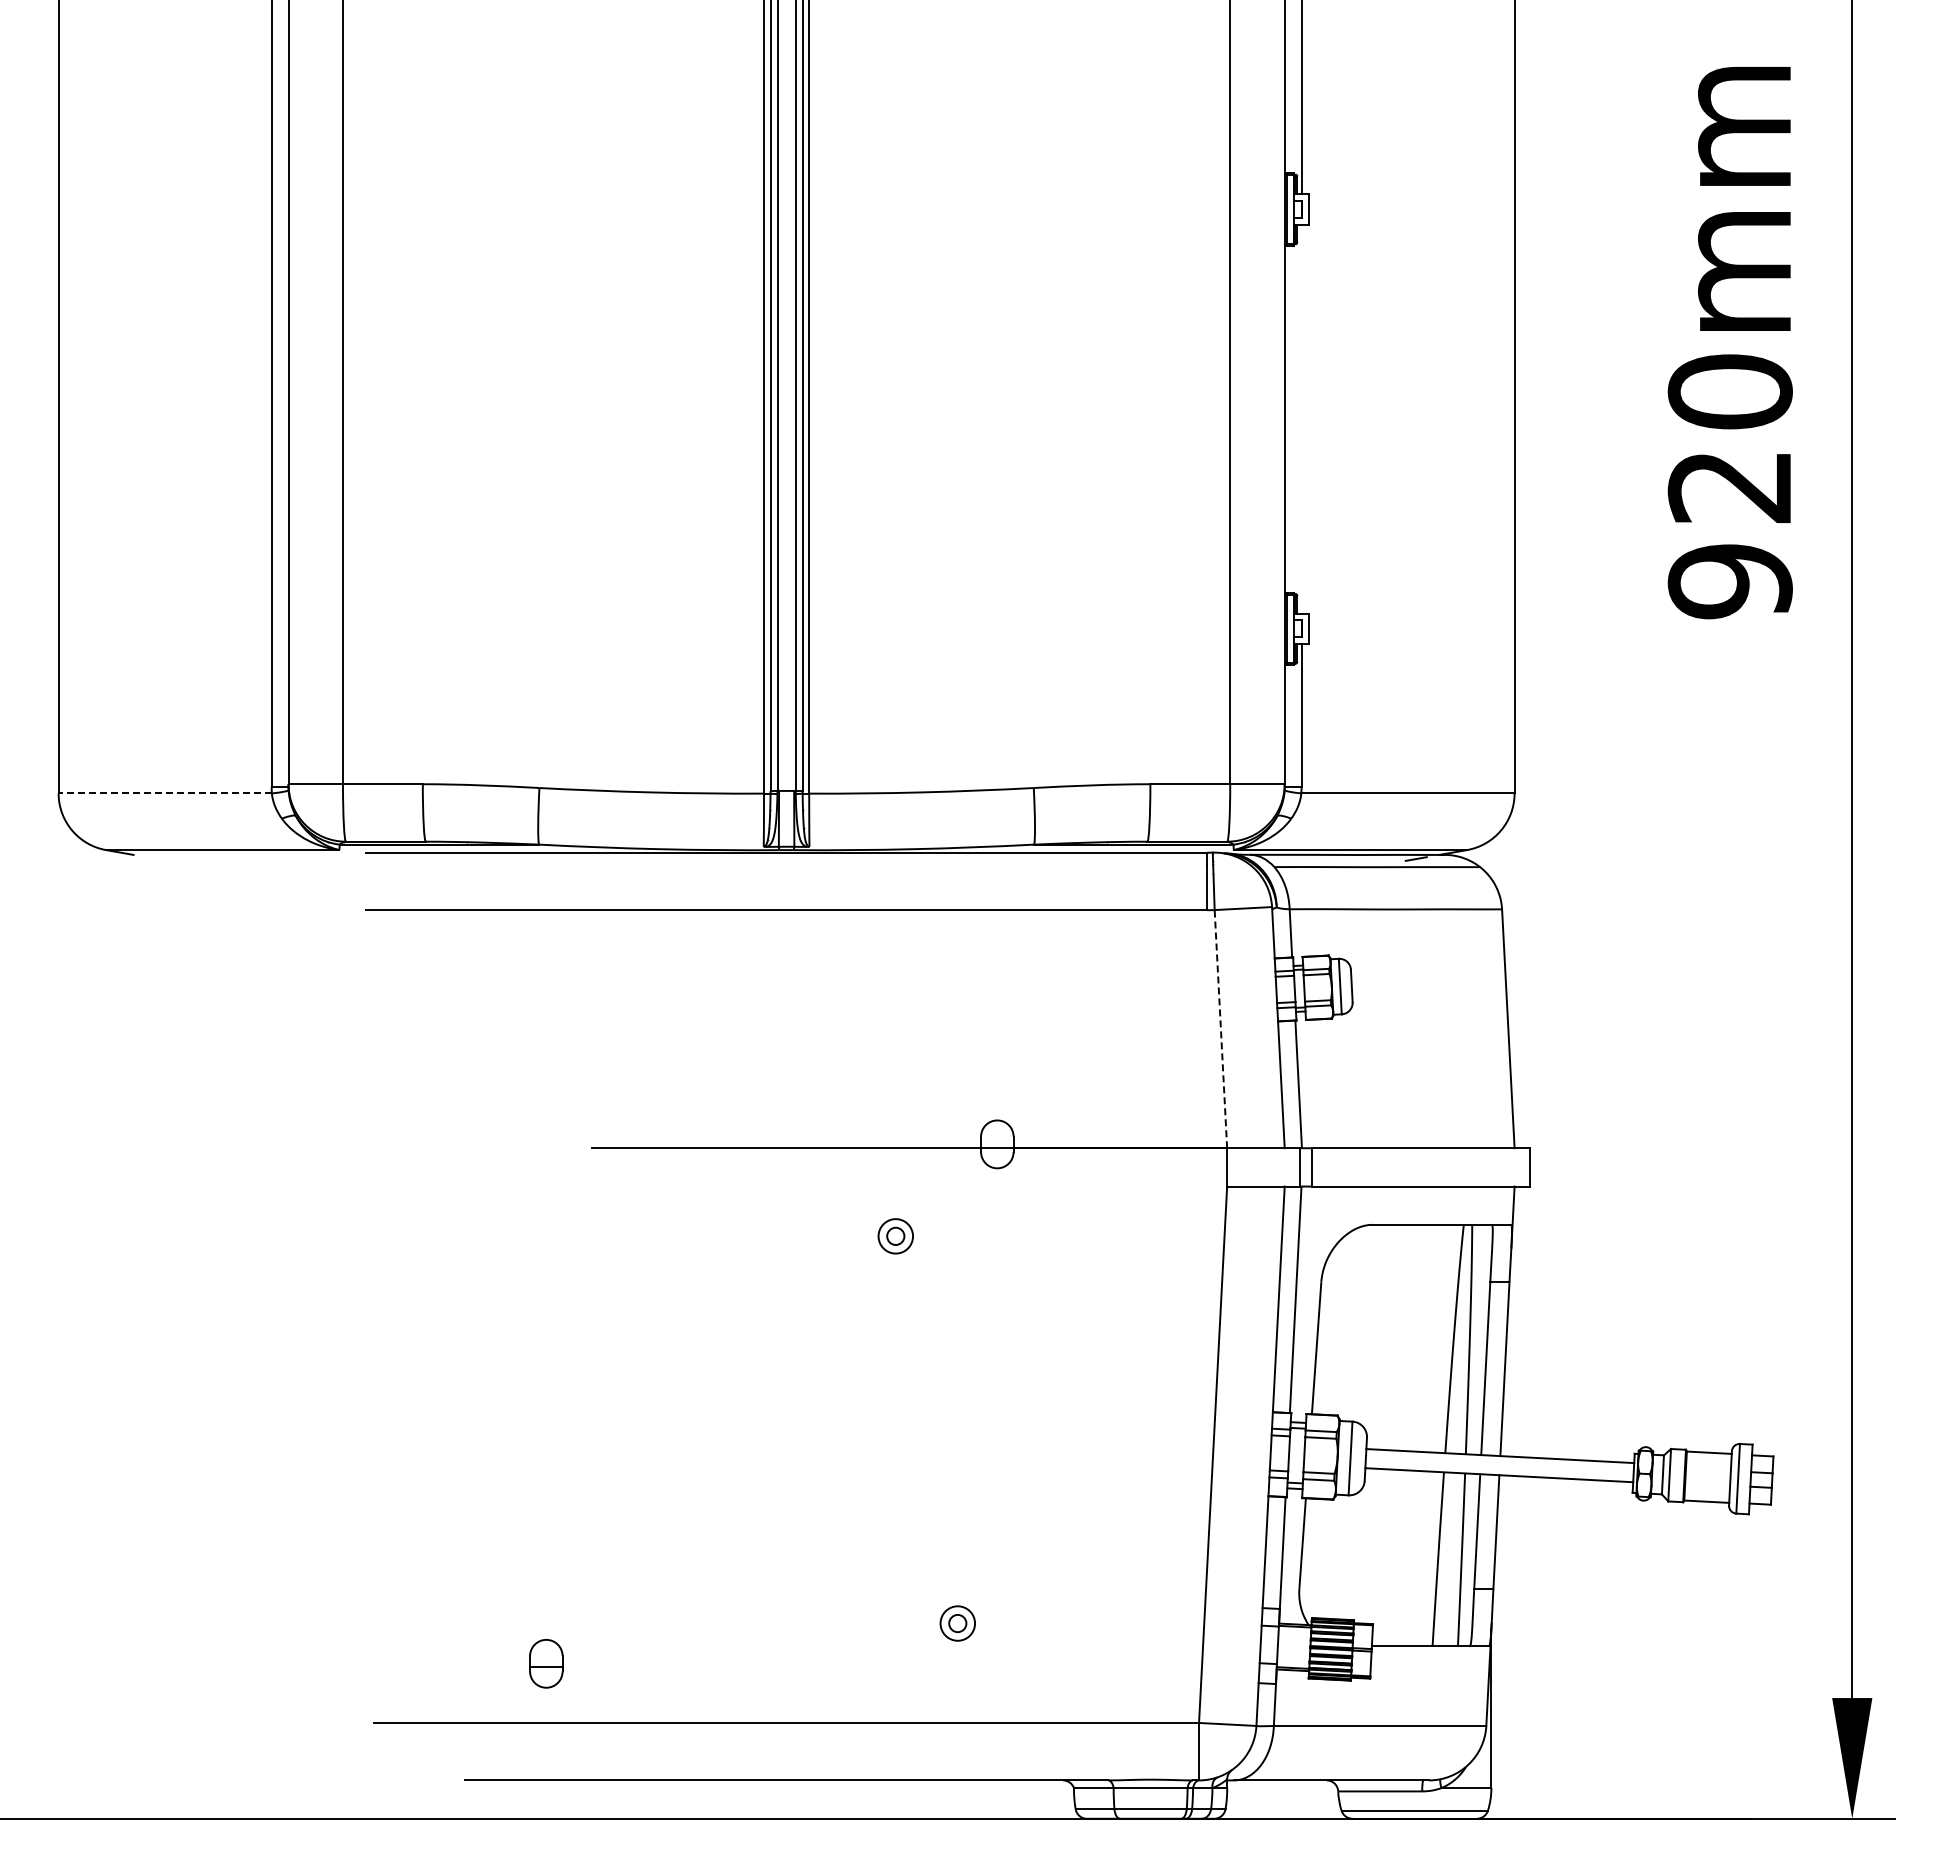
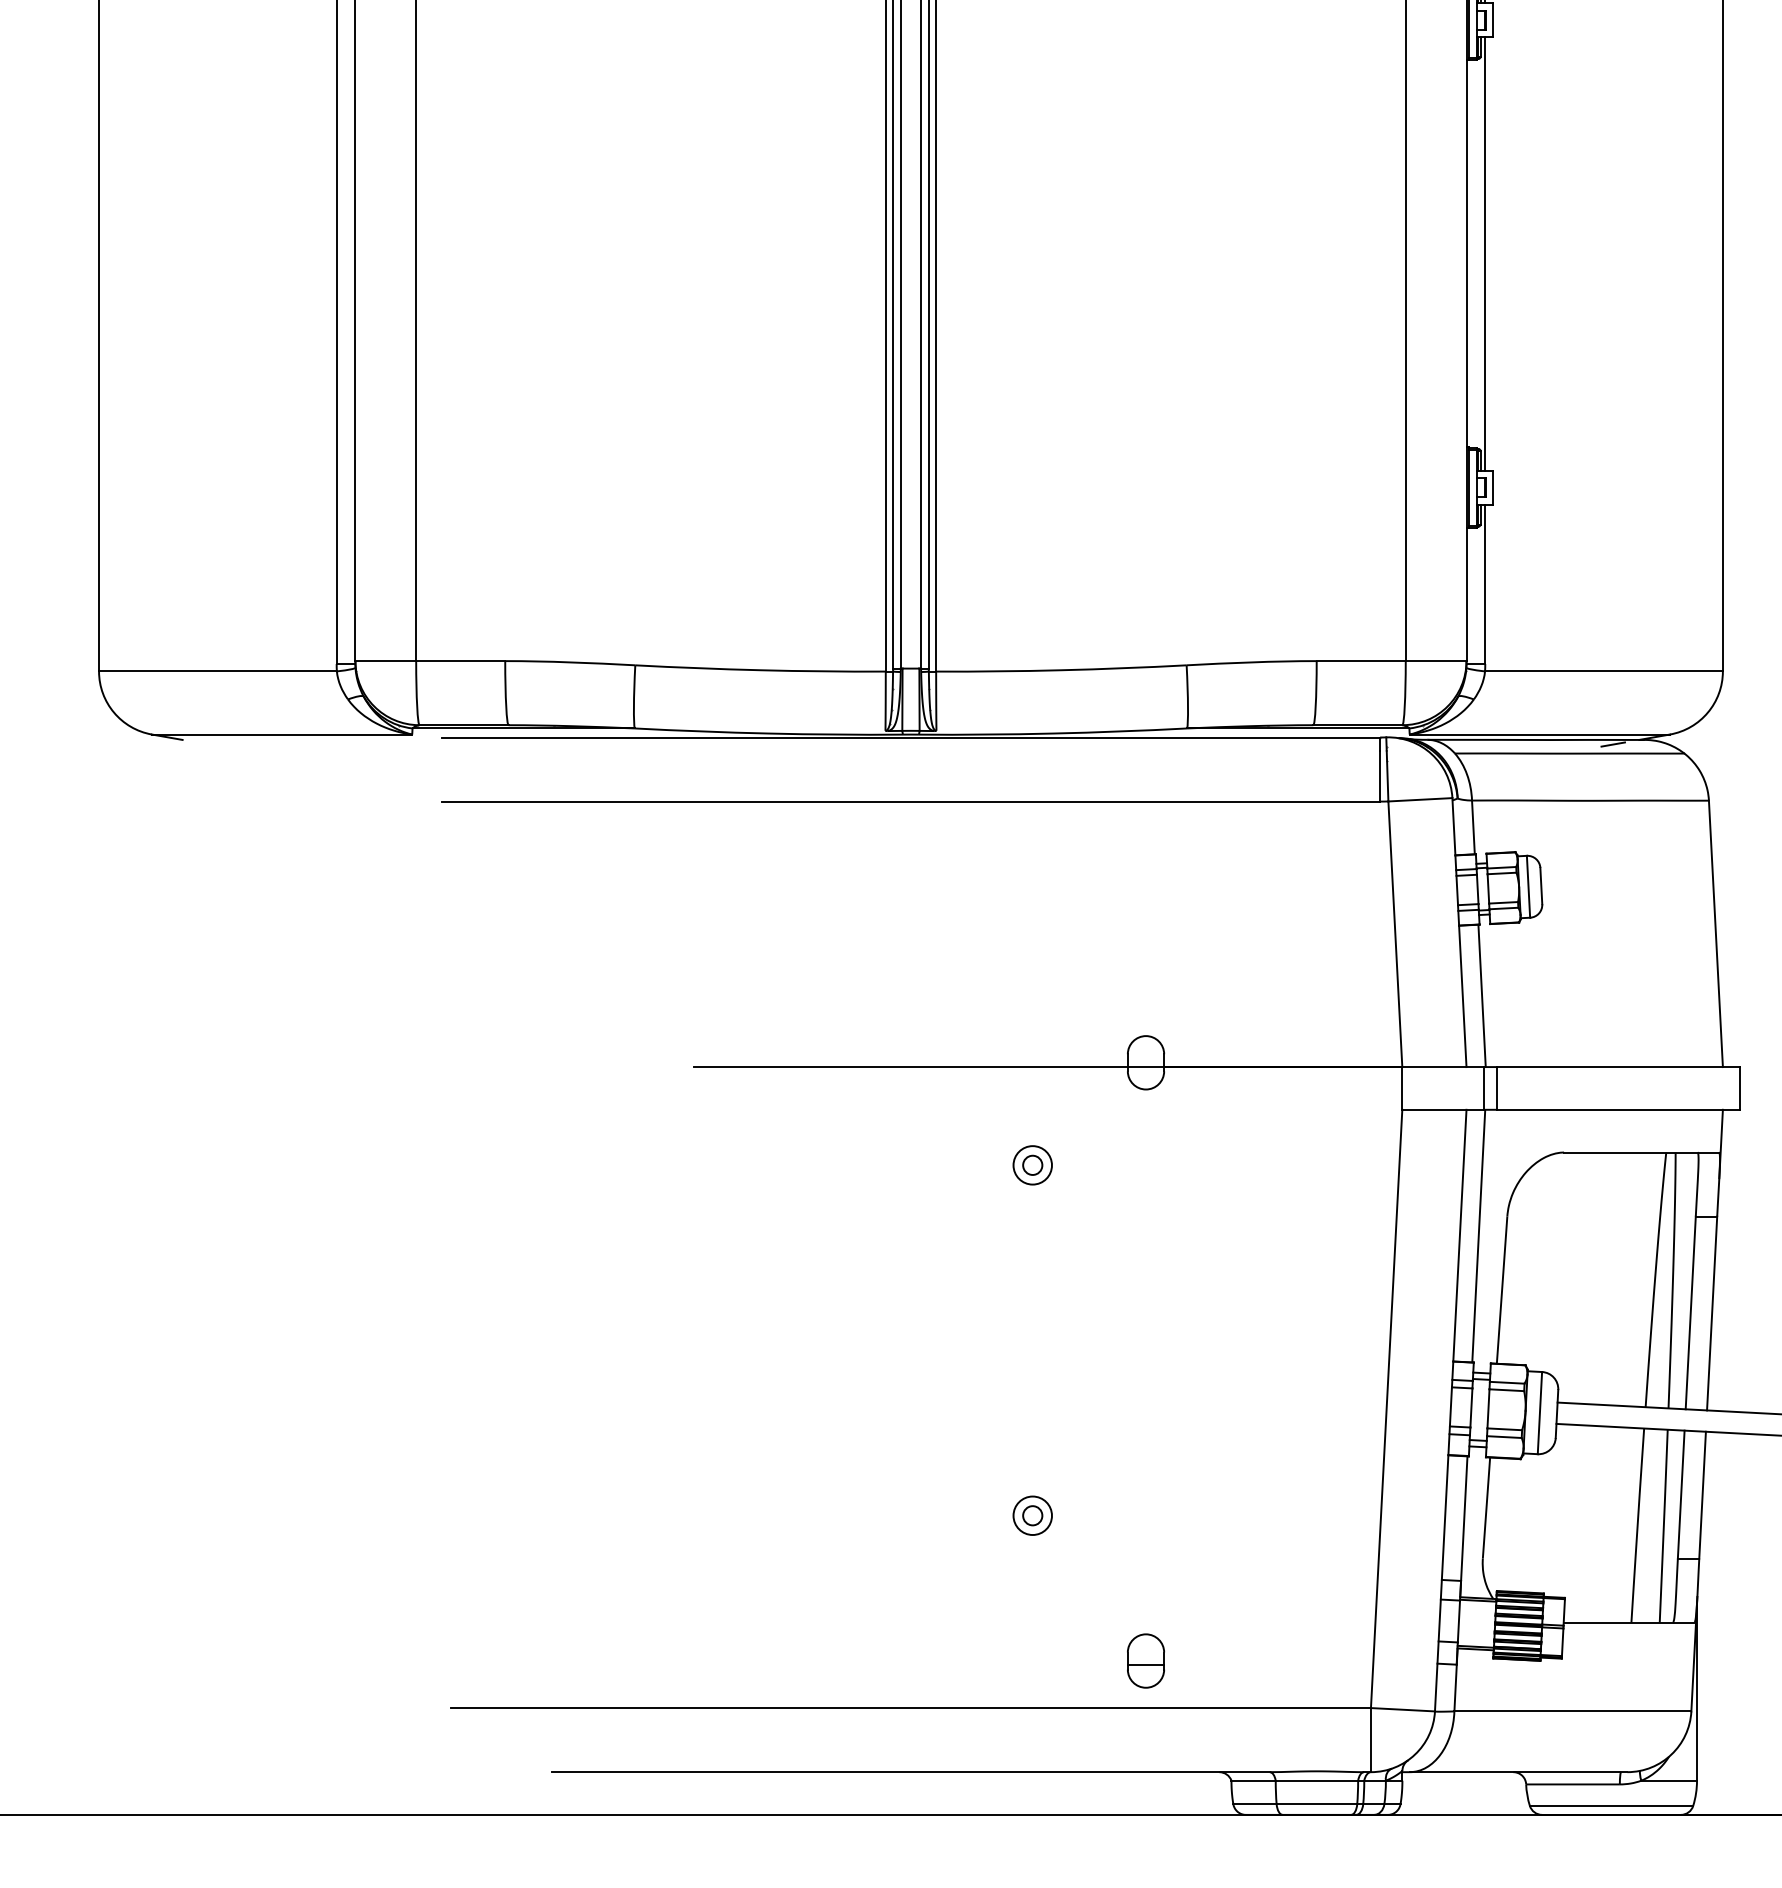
line: (1301, 418) -> (1485, 253), added
line: (165, 793) -> (218, 671), dashed -> solid
line: (1220, 1028) -> (1394, 933), dashed -> solid
part: (957, 1623) -> (1032, 1515), moved
part: (546, 1663) -> (1146, 1660), moved

